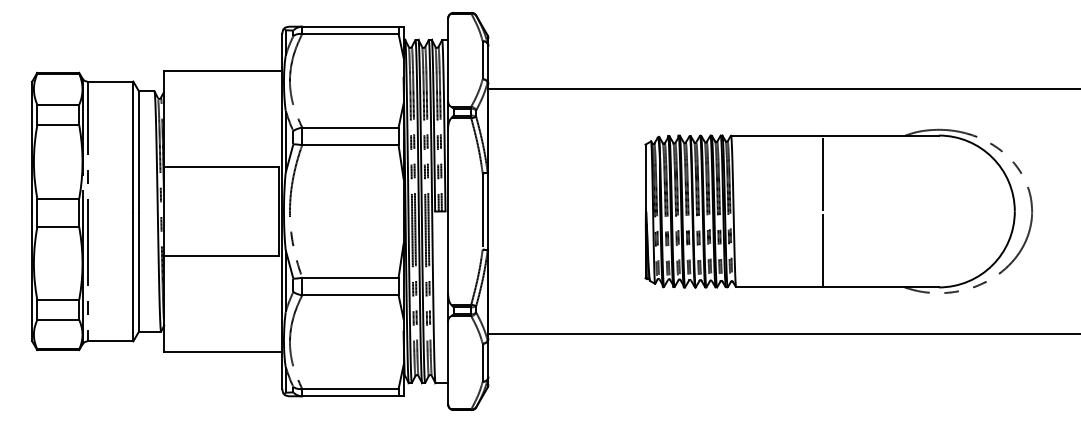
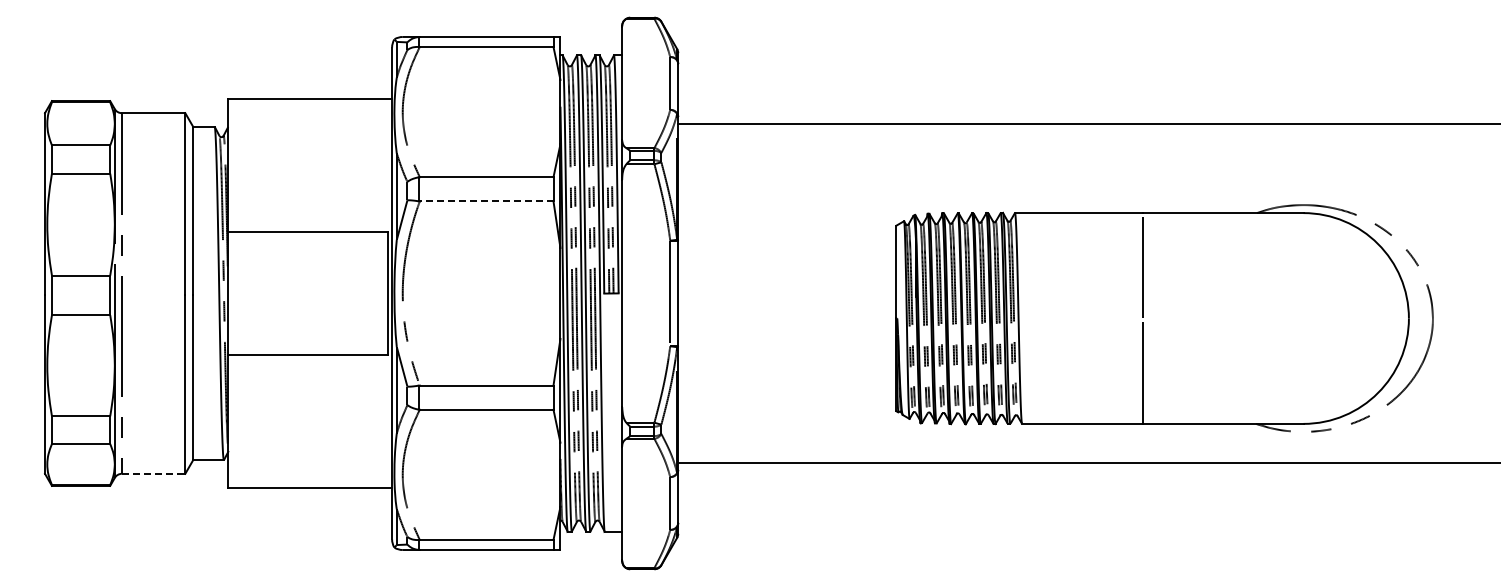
line: (350, 145) -> (486, 201), solid -> dashed
part: (838, 211) -> (1164, 318), moved
line: (110, 341) -> (153, 473), solid -> dashed

